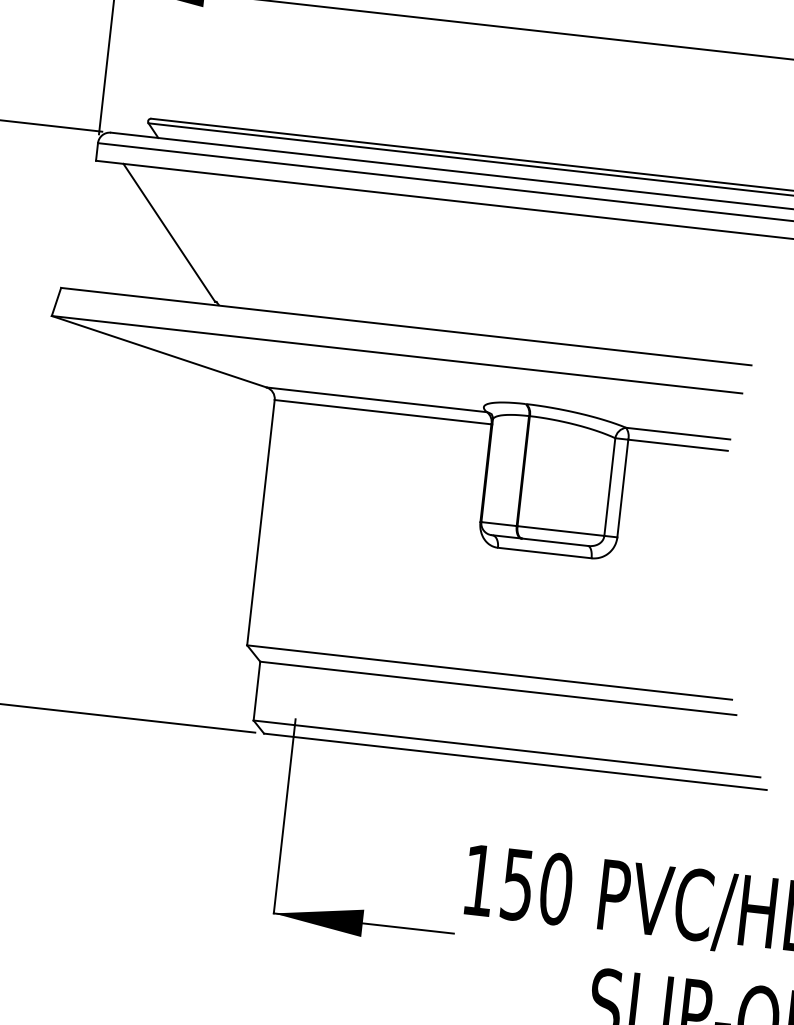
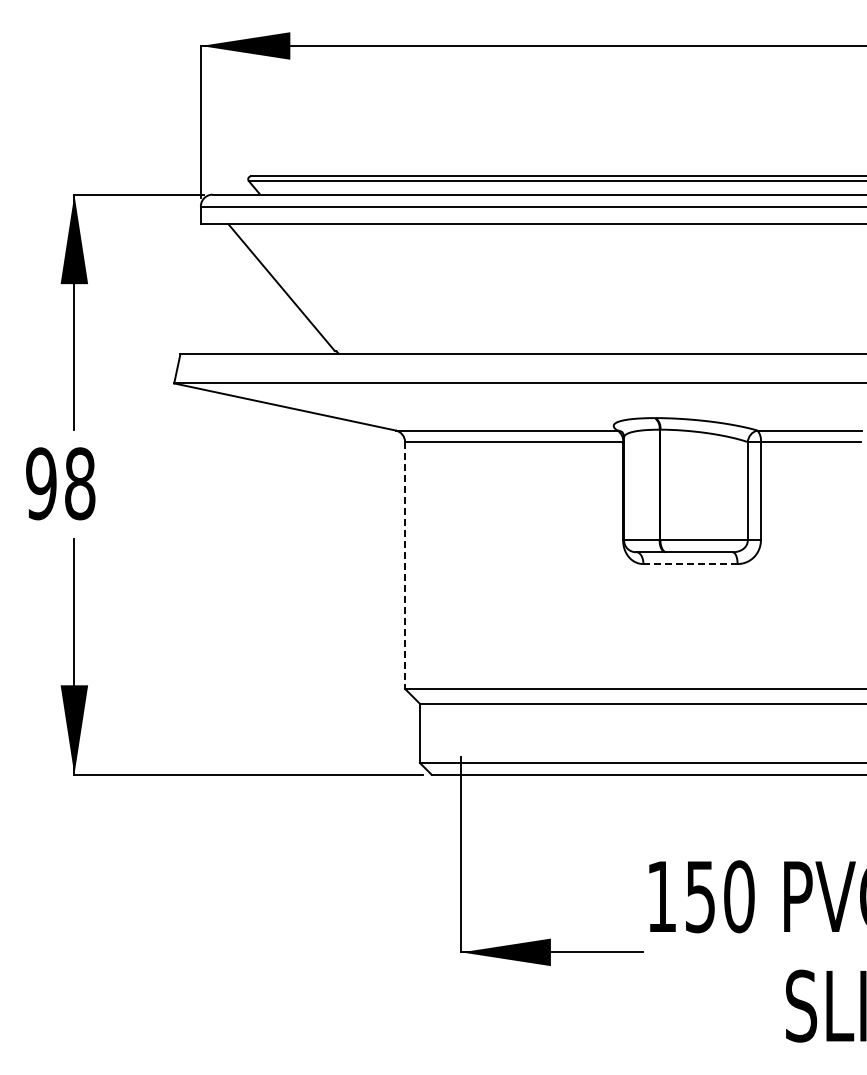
line: (261, 523) -> (405, 566), solid -> dashed
line: (544, 553) -> (690, 564), solid -> dashed

